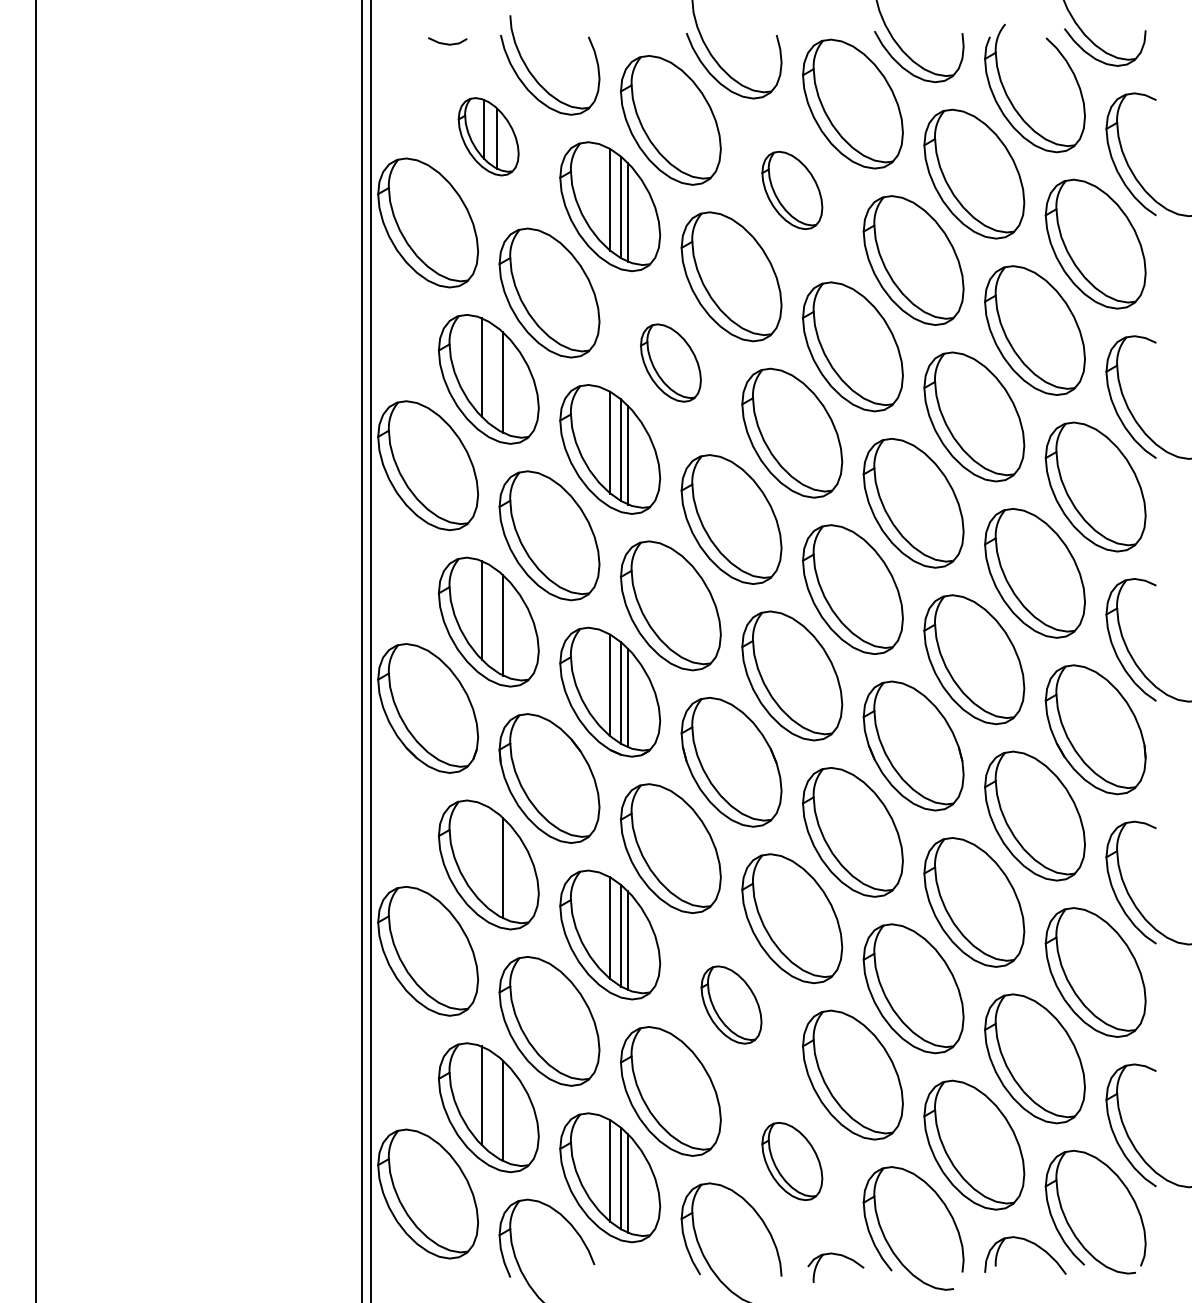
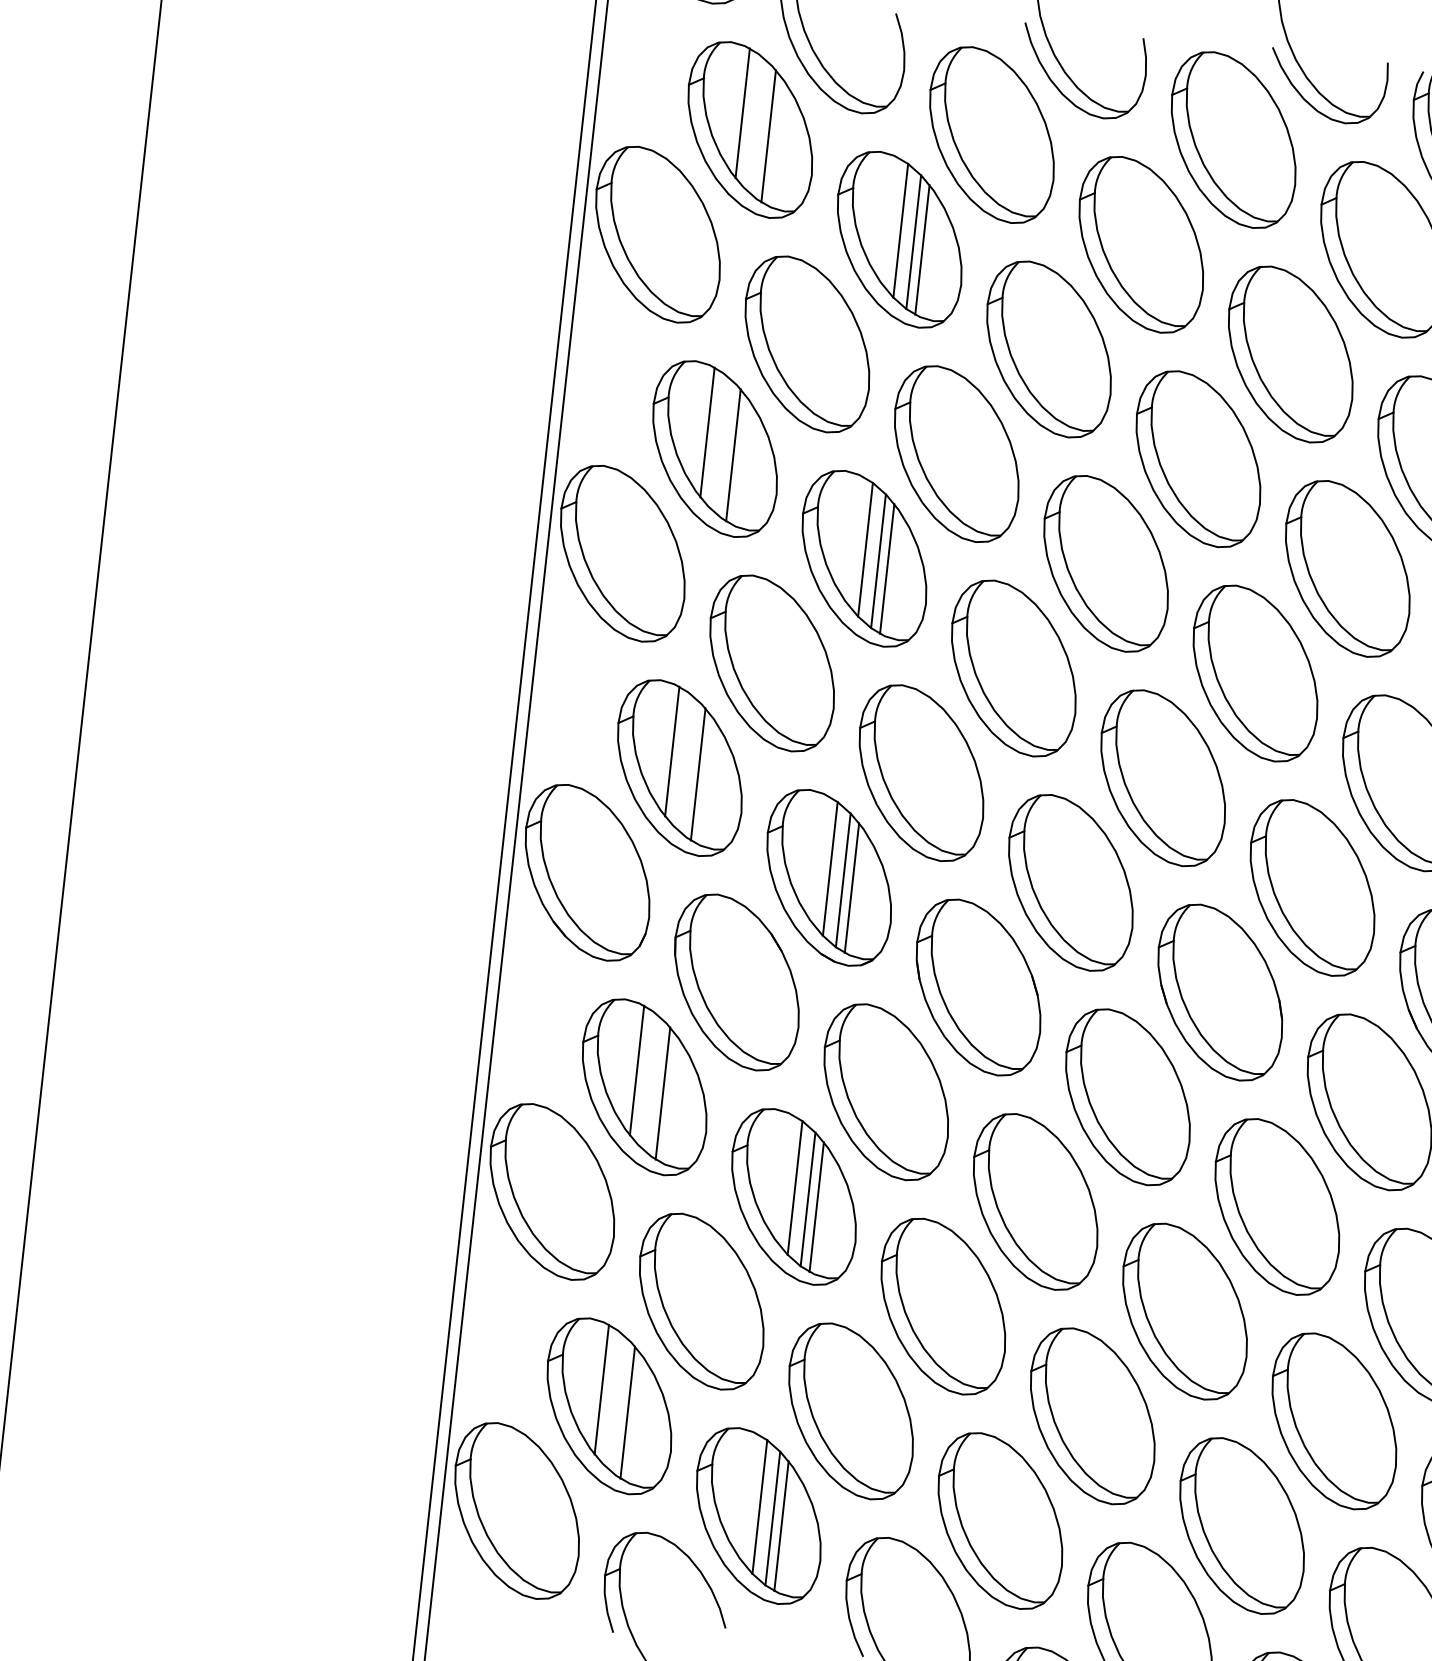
part: (488, 136) -> (749, 129), size x1.67
part: (792, 190) -> (1141, 244), size x1.67
part: (670, 362) -> (956, 453), size x1.67
line: (481, 852) -> (636, 1069), added
part: (731, 1004) -> (943, 1305), size x1.67
part: (792, 1161) -> (1000, 1521), size x1.67

